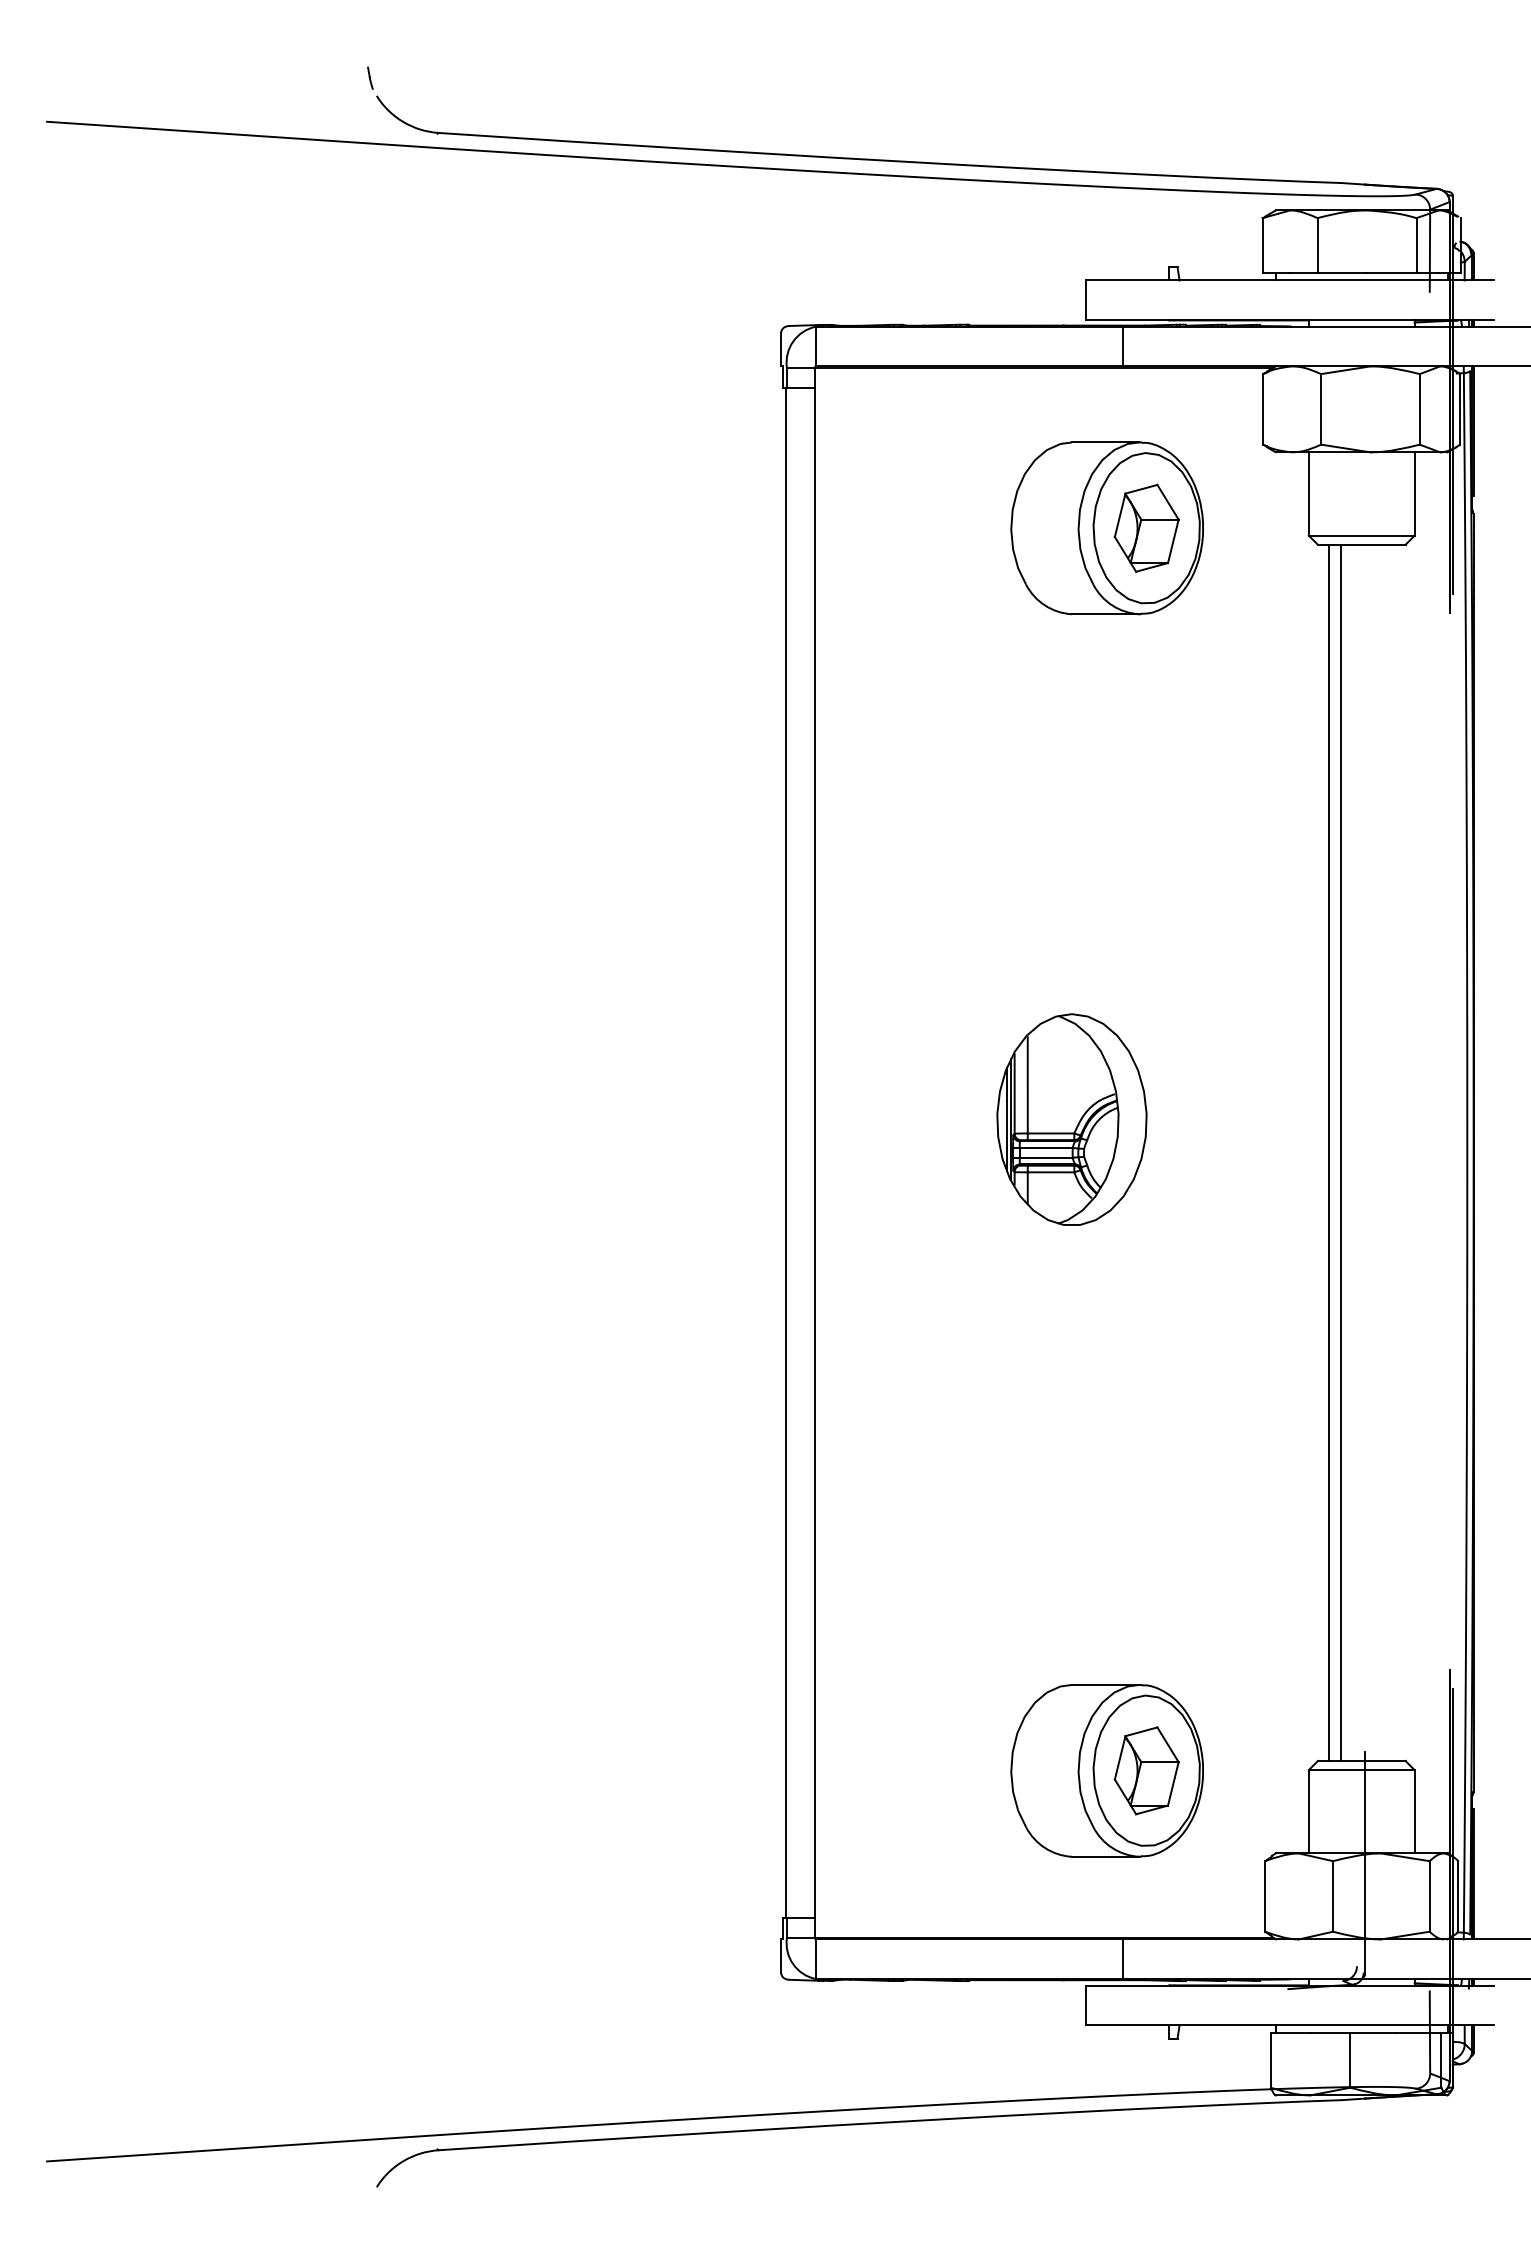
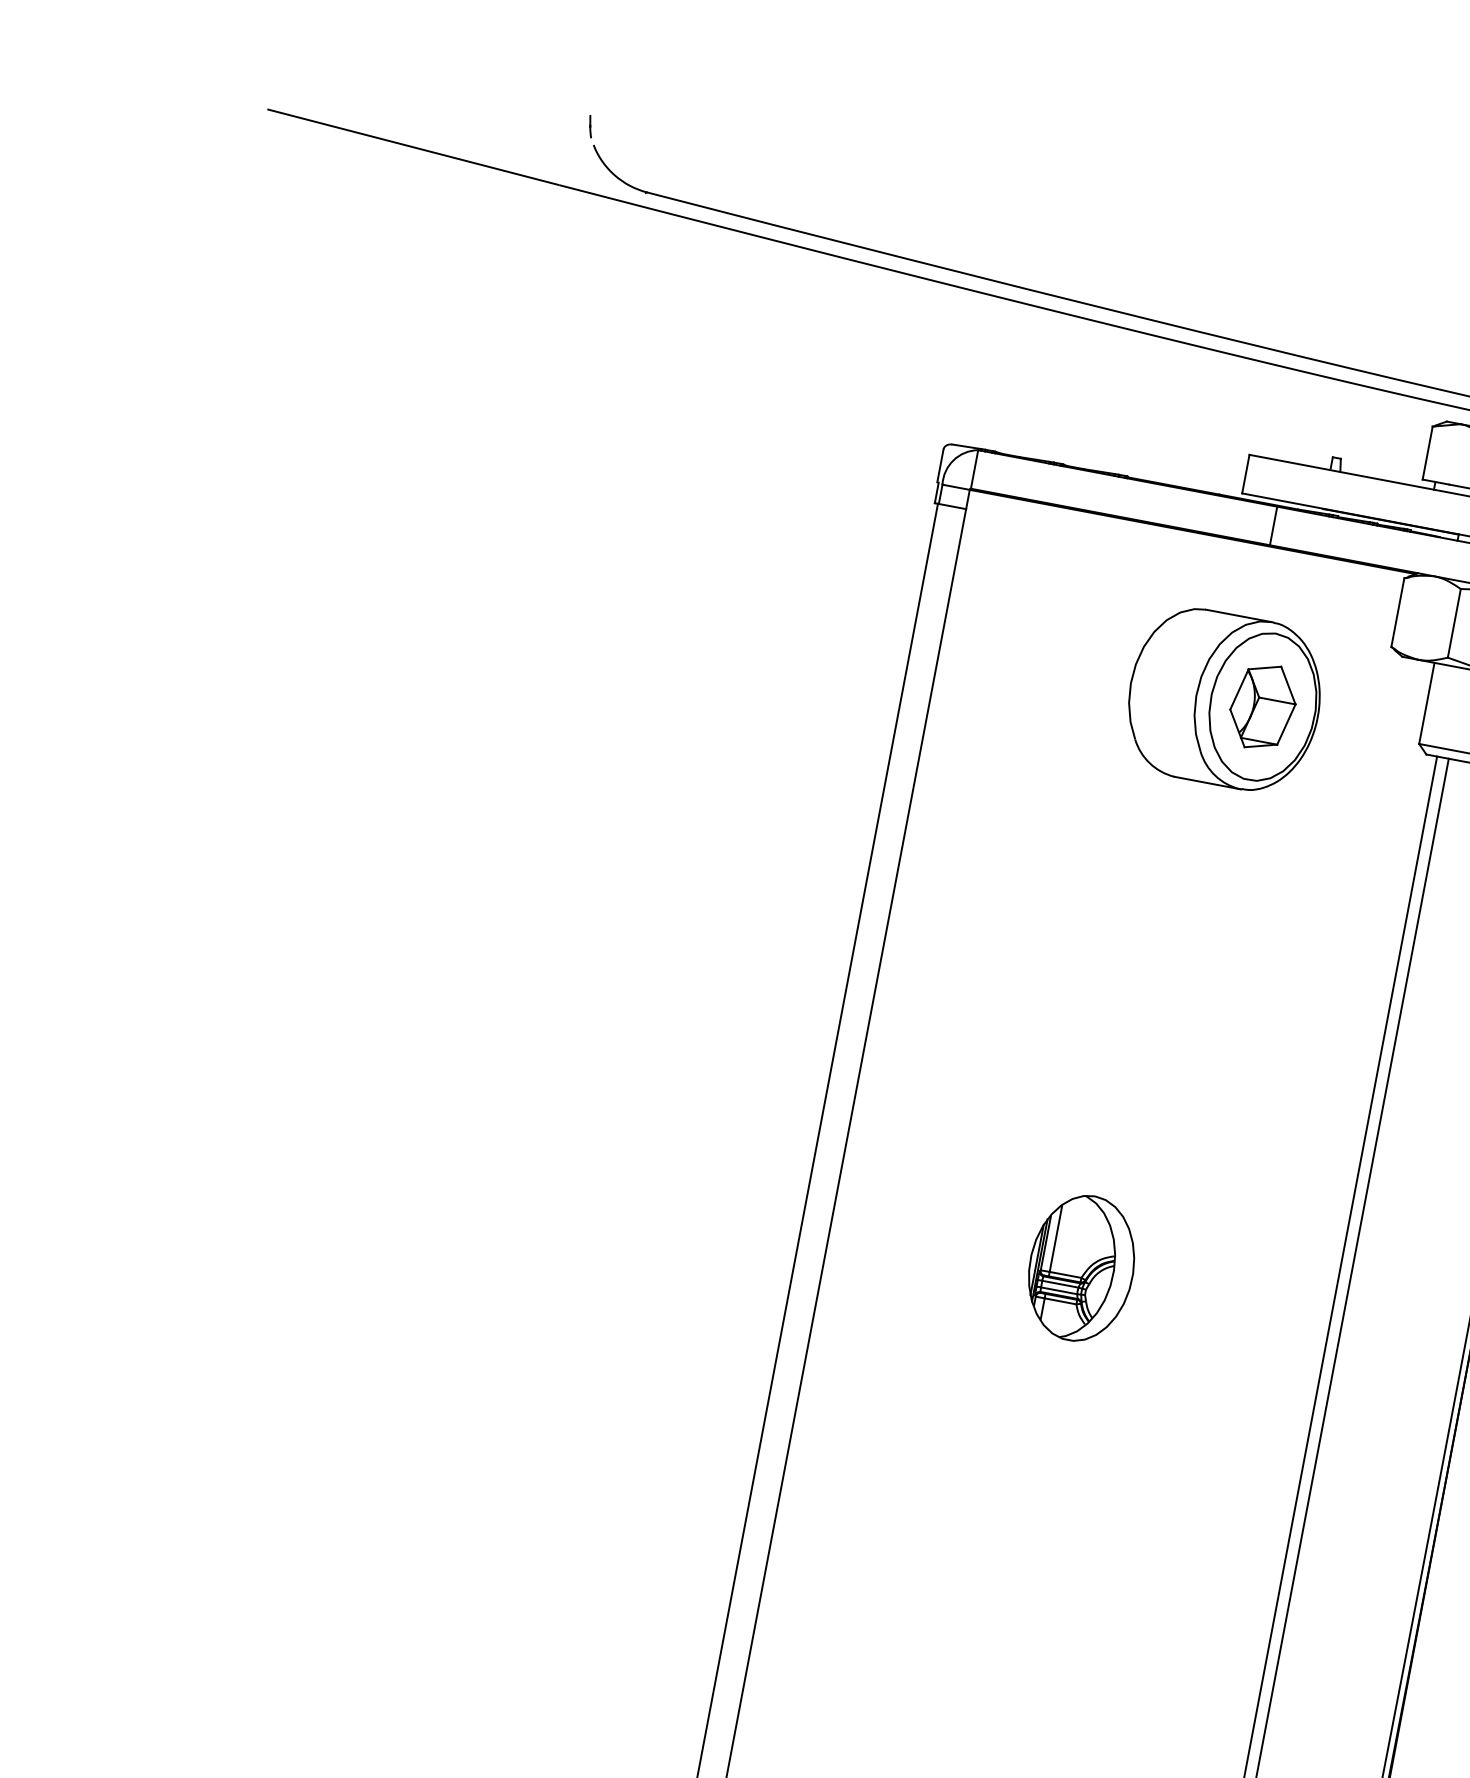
part: (1071, 1119) -> (1081, 1268), size x0.7

